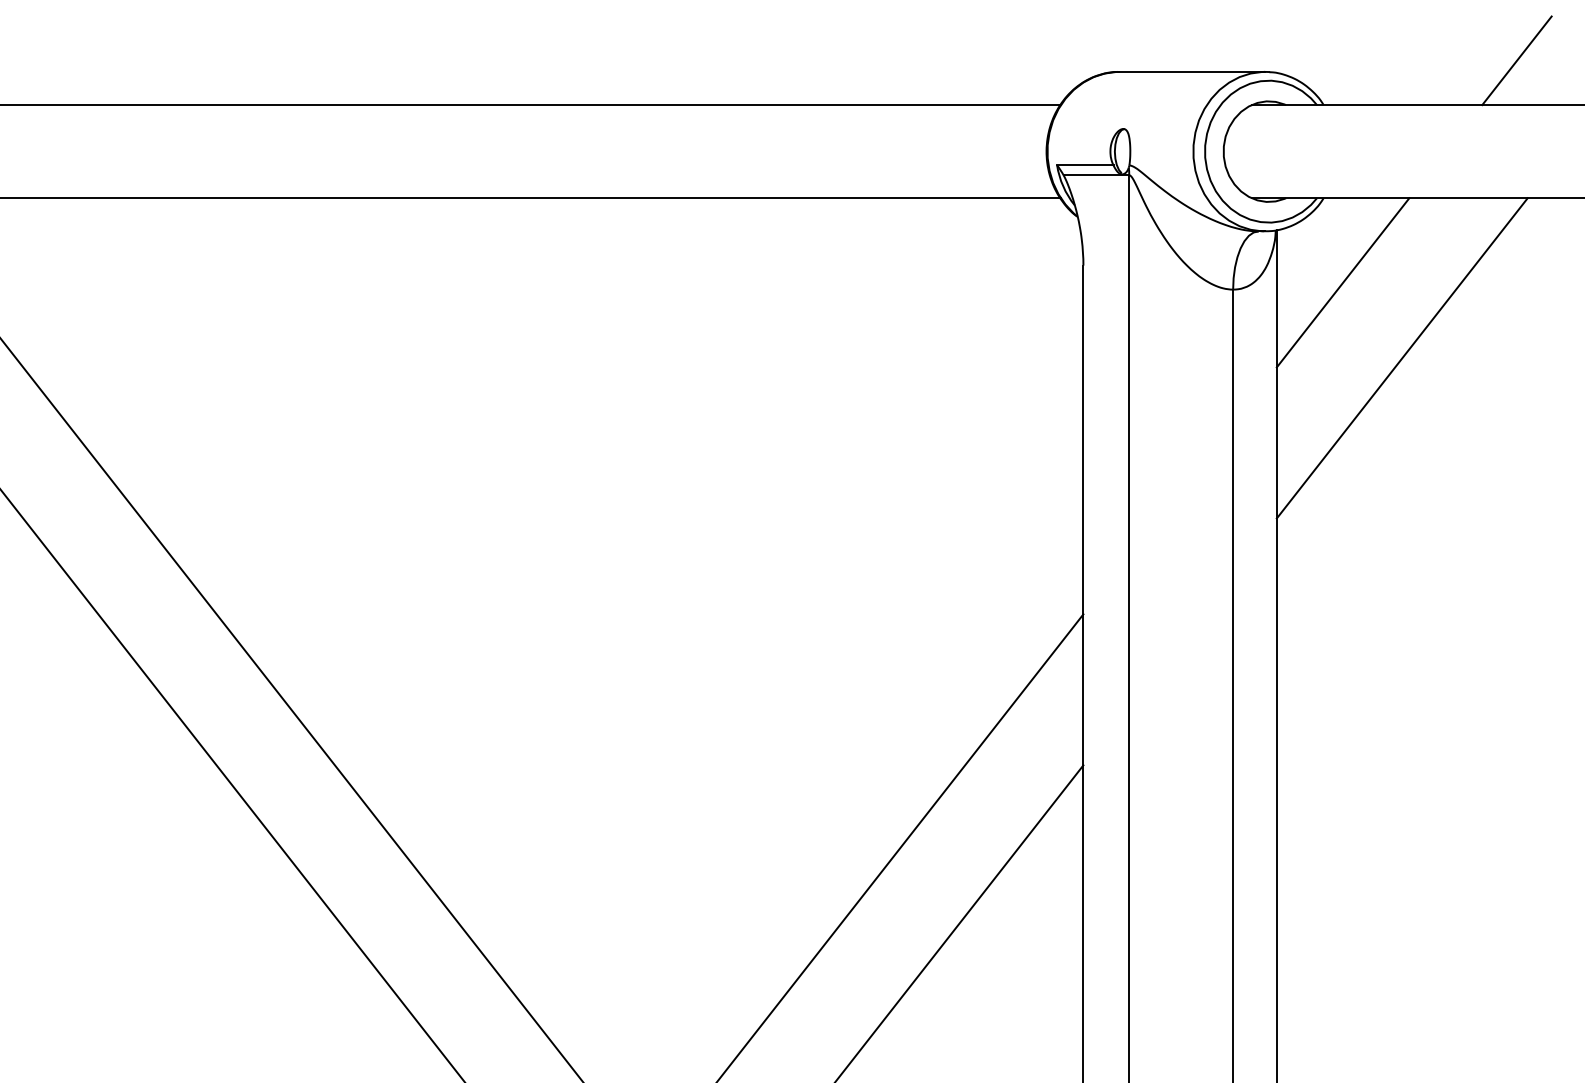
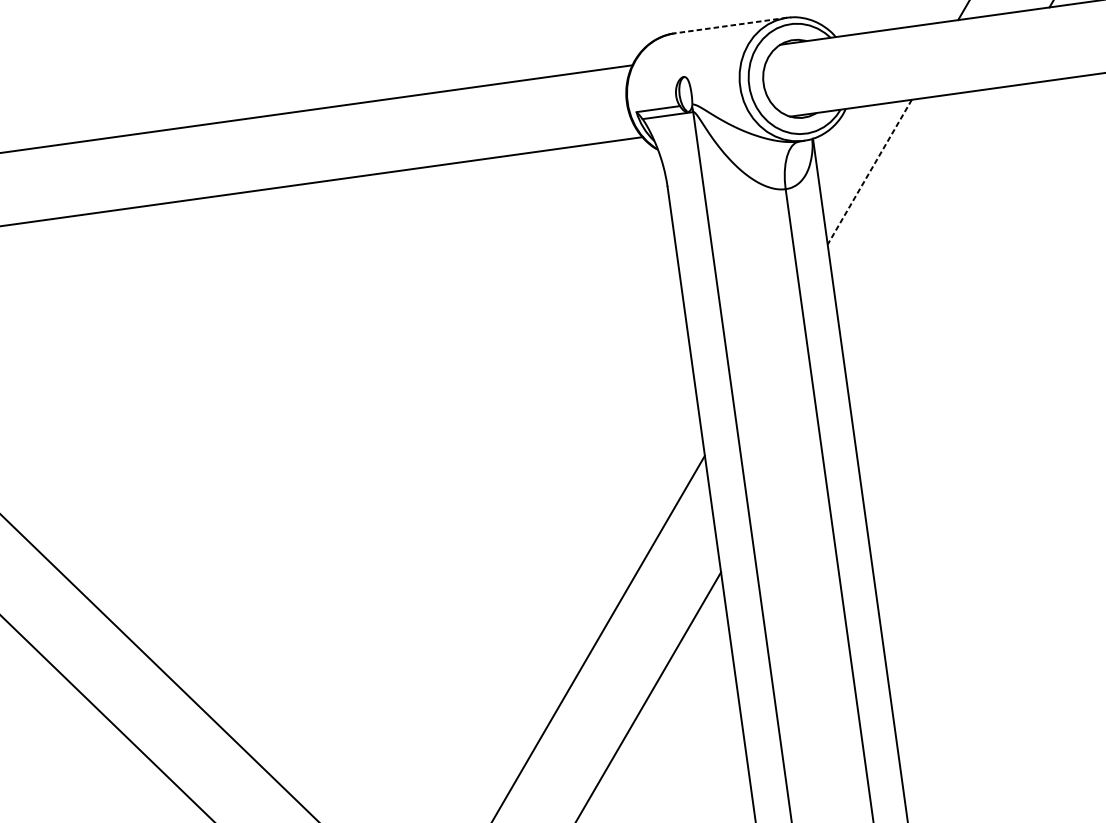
line: (1192, 71) -> (730, 25), solid -> dashed
line: (1342, 283) -> (869, 172), solid -> dashed
line: (1401, 358) -> (922, 224), removed

